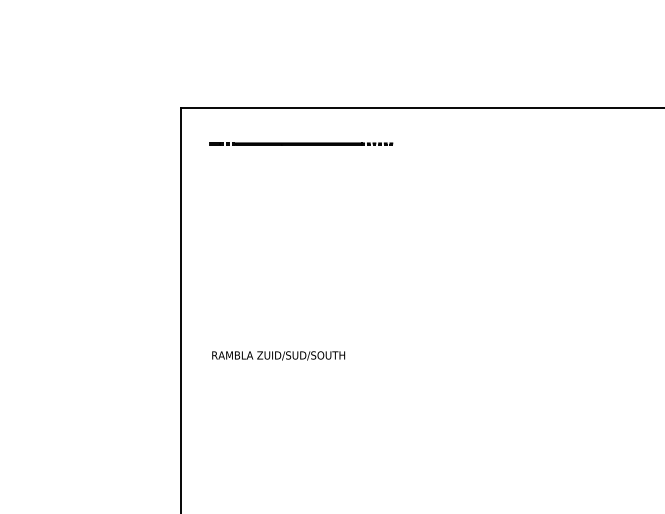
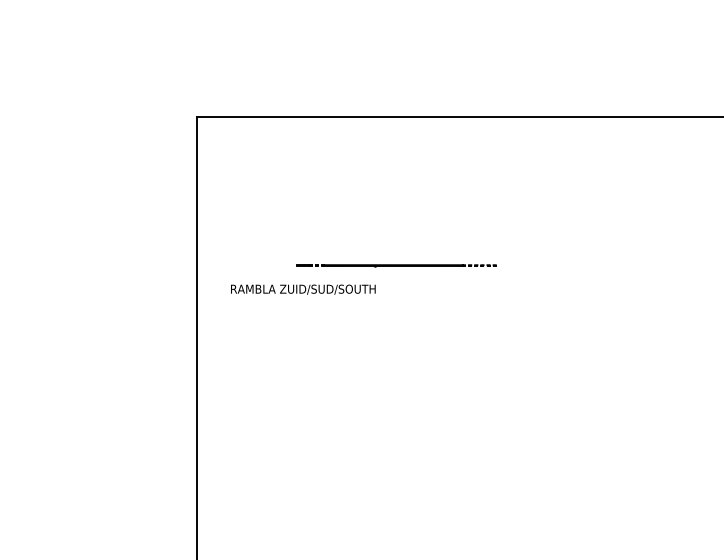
line: (301, 143) -> (396, 265), moved
text: (278, 355) -> (303, 289), moved

